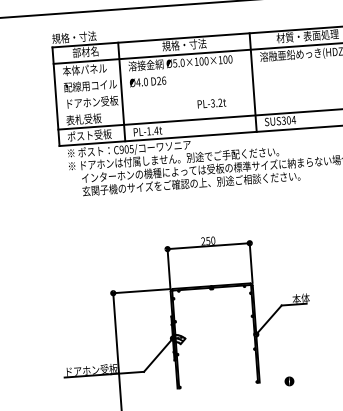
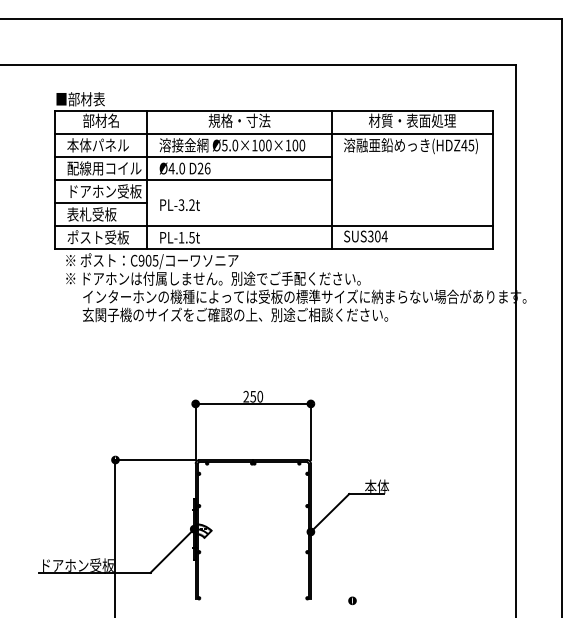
text: (74, 37) -> (86, 99), 規格・寸法 -> ■部材表
line: (153, 73) -> (193, 157), added
line: (154, 89) -> (193, 180), added
text: (211, 103) -> (179, 204), moved
line: (90, 111) -> (101, 203), added
text: (156, 130) -> (191, 237), PL-1.4t -> PL-1.5t
part: (289, 381) -> (352, 600), size x0.62

